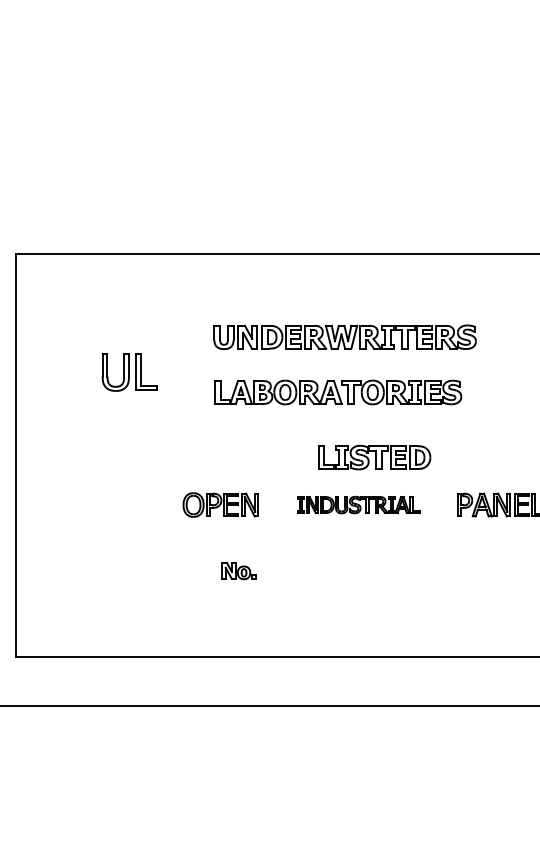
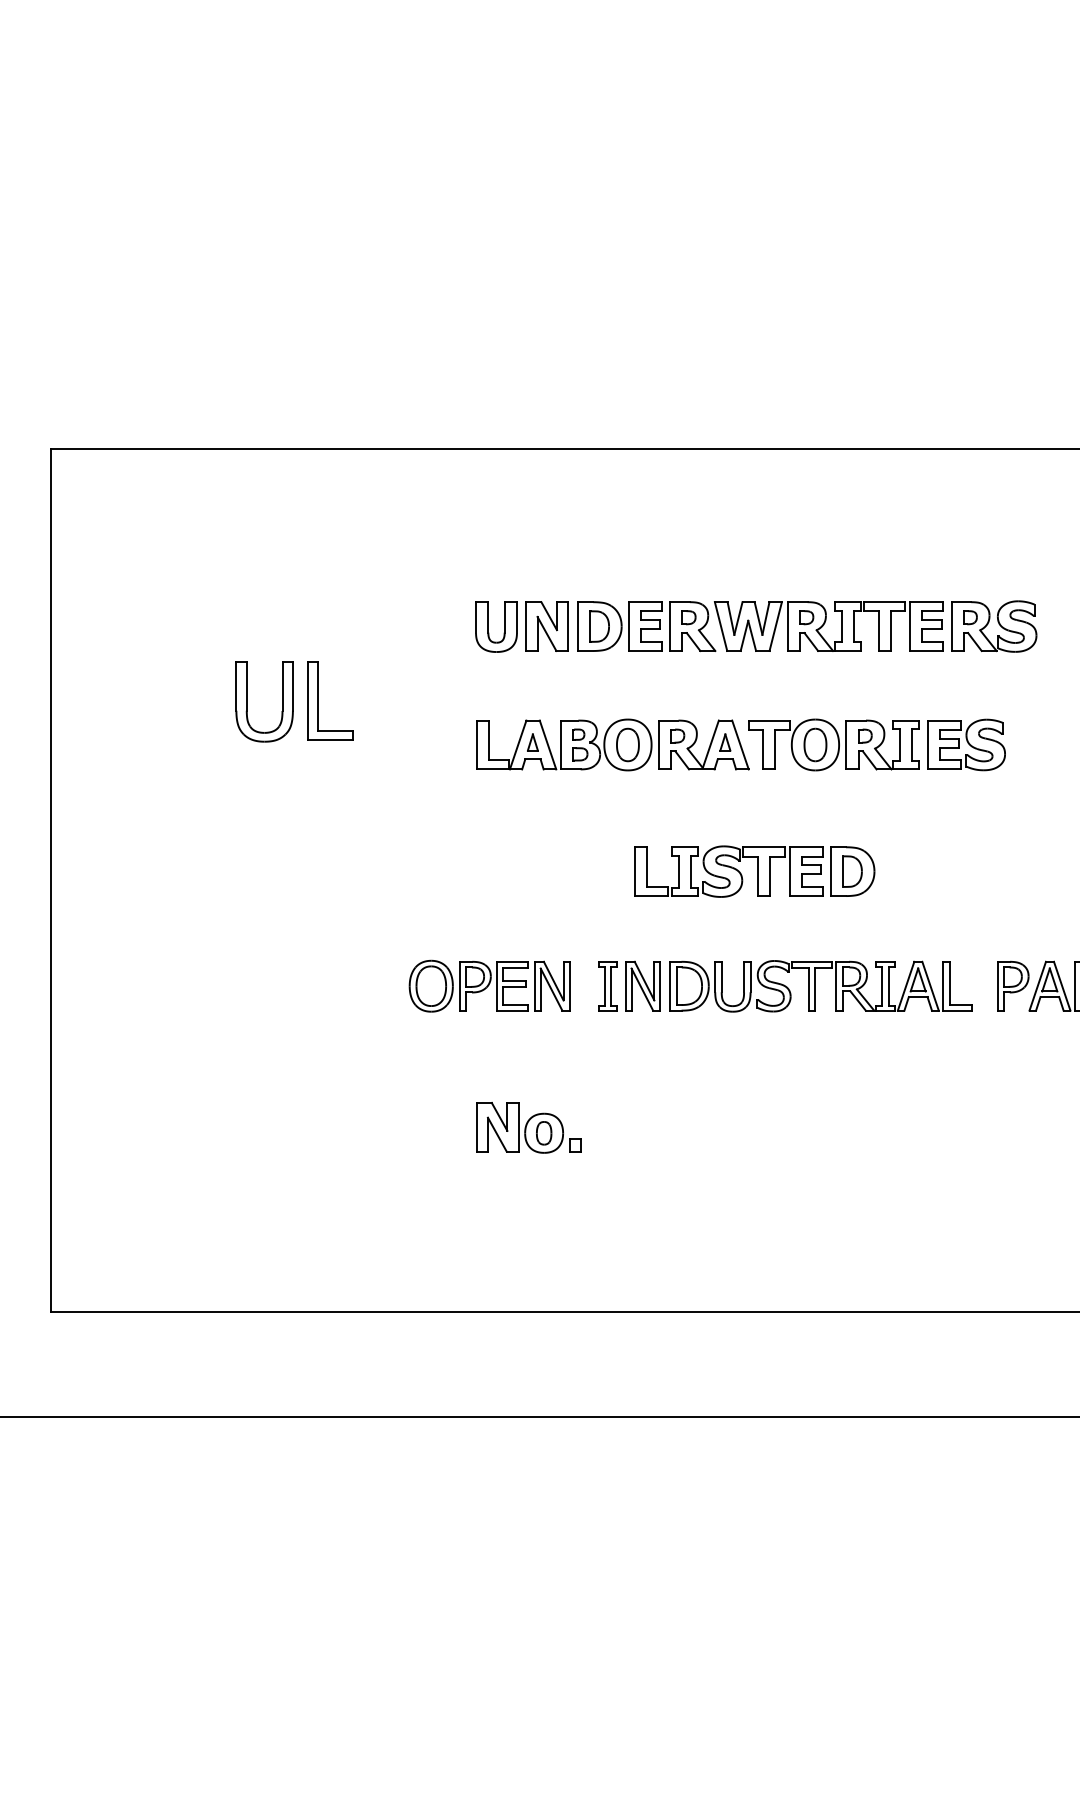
part: (374, 457) -> (754, 871), moved
part: (358, 504) -> (784, 985), size x1.43
part: (238, 570) -> (527, 1126), size x1.43

